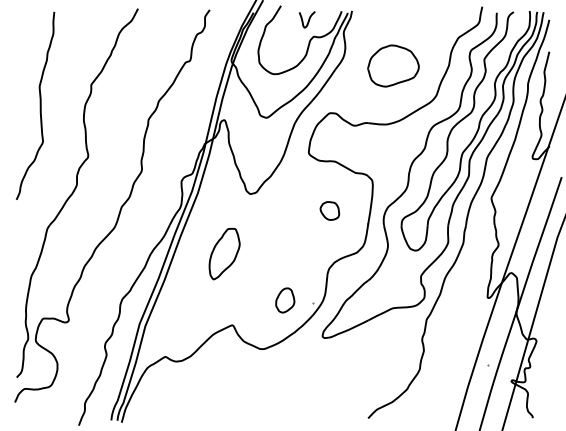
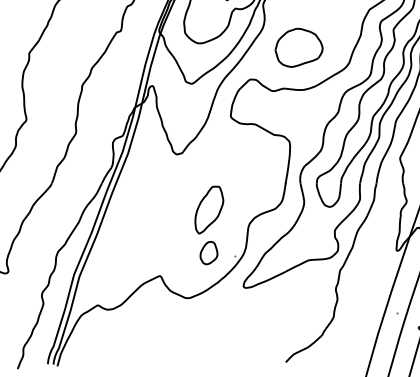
part: (393, 65) -> (299, 47), moved
part: (329, 210) -> (249, 169), removed
part: (224, 254) -> (209, 210), moved

